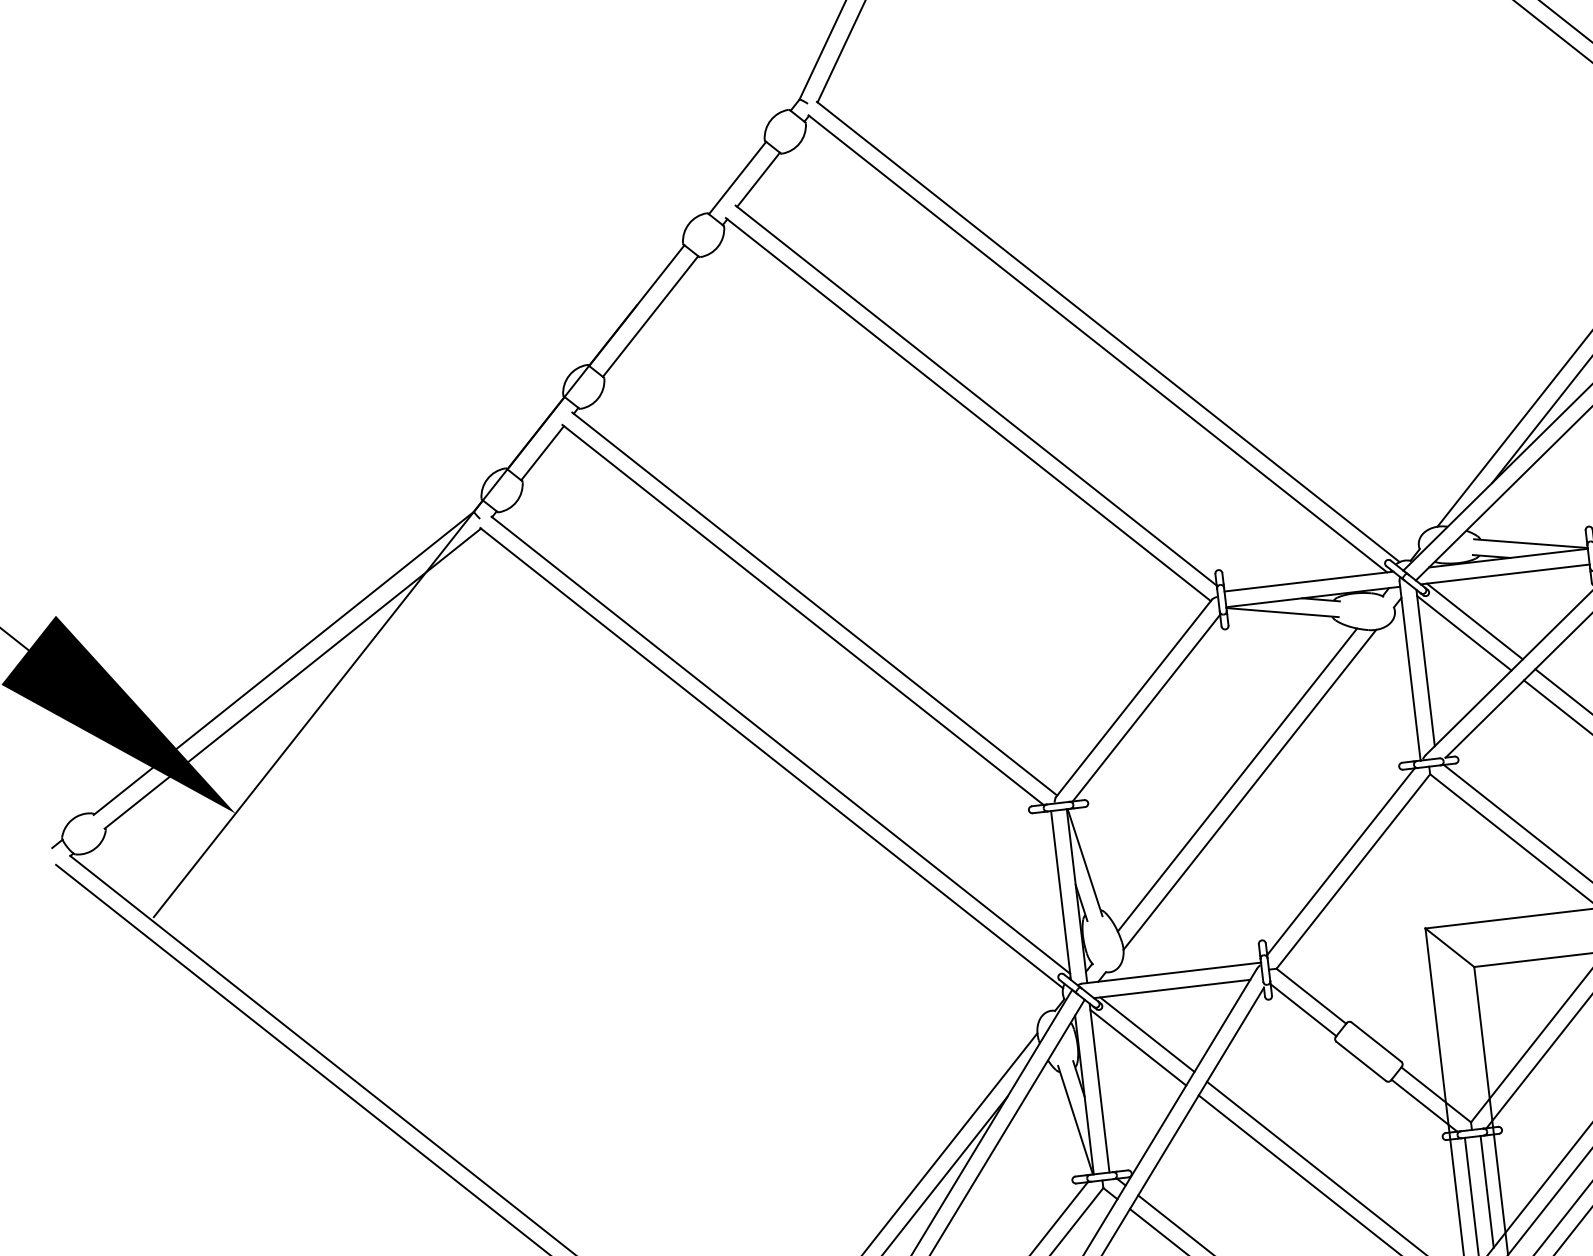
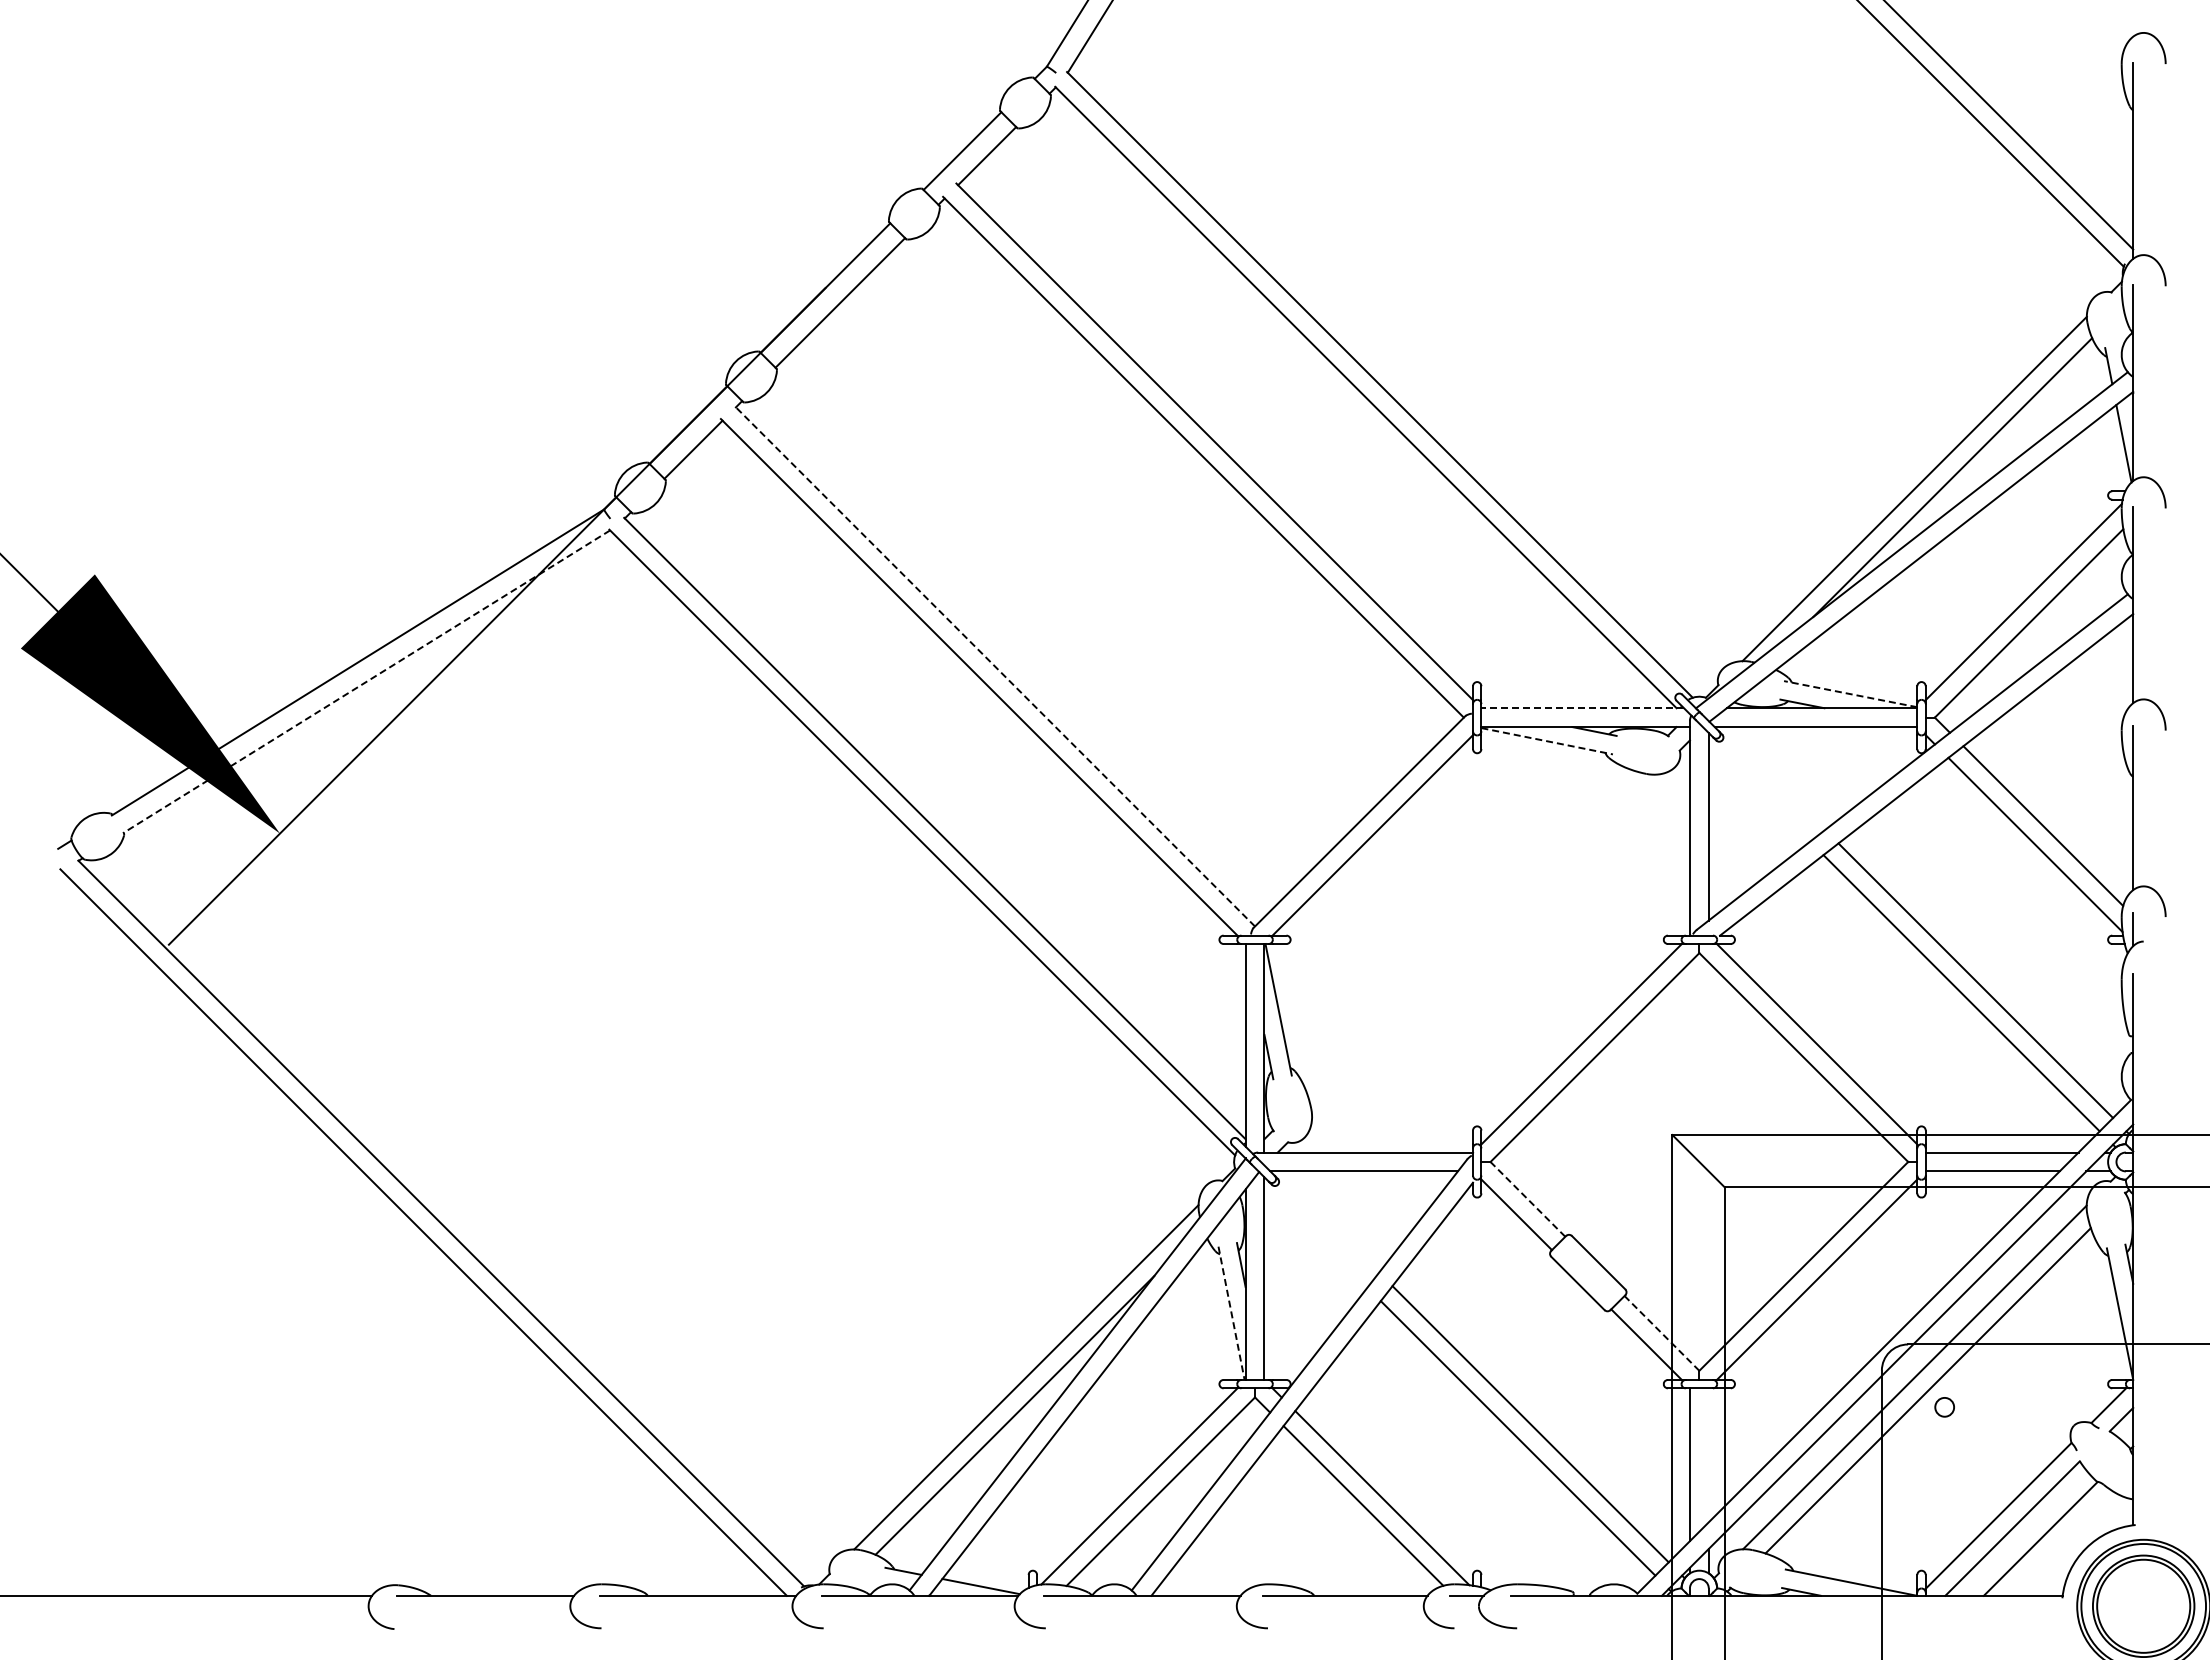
line: (1530, 543) -> (1850, 694), solid -> dashed
line: (1308, 581) -> (1582, 708), solid -> dashed
line: (814, 603) -> (994, 665), solid -> dashed
line: (1282, 612) -> (1547, 741), solid -> dashed
line: (1474, 621) -> (1773, 778), removed
line: (1464, 632) -> (1759, 790), removed
line: (292, 678) -> (366, 681), solid -> dashed
line: (1237, 779) -> (1470, 932), removed
line: (1249, 789) -> (1483, 946), removed
line: (1311, 996) -> (1527, 1199), solid -> dashed
line: (1147, 1034) -> (1328, 1221), removed
line: (1137, 1047) -> (1315, 1235), removed
line: (1435, 1094) -> (1661, 1333), solid -> dashed
line: (1075, 1120) -> (1231, 1313), solid -> dashed
line: (1486, 1192) -> (1708, 1455), removed

